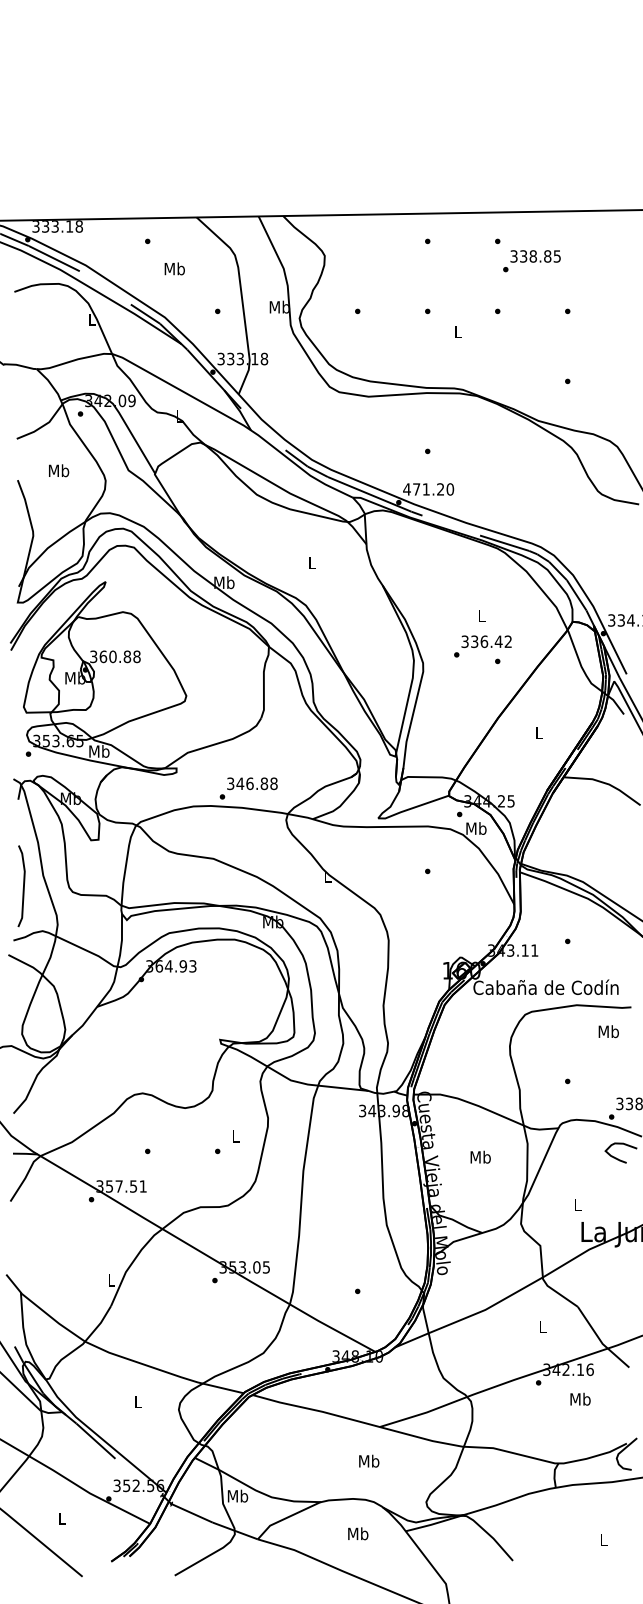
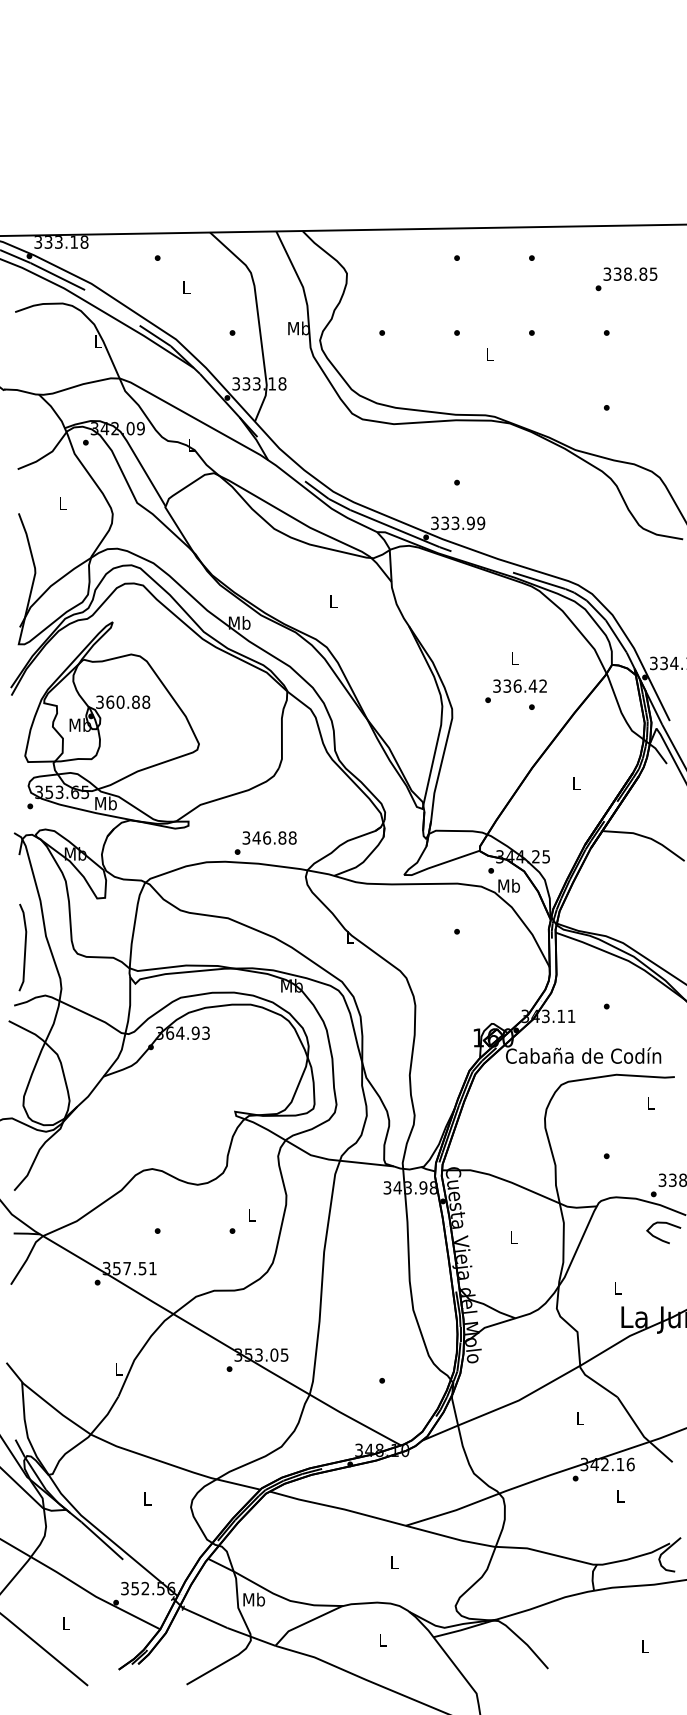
text: (531, 261) -> (626, 279), moved
text: (174, 268) -> (186, 287), Mb -> L
text: (58, 470) -> (62, 503), Mb -> L
text: (428, 489) -> (457, 523), 471.20 -> 333.99
text: (608, 1031) -> (650, 1102), Mb -> L
text: (480, 1157) -> (513, 1237), Mb -> L
text: (580, 1398) -> (620, 1495), Mb -> L
text: (369, 1461) -> (394, 1562), Mb -> L
text: (357, 1533) -> (382, 1639), Mb -> L

